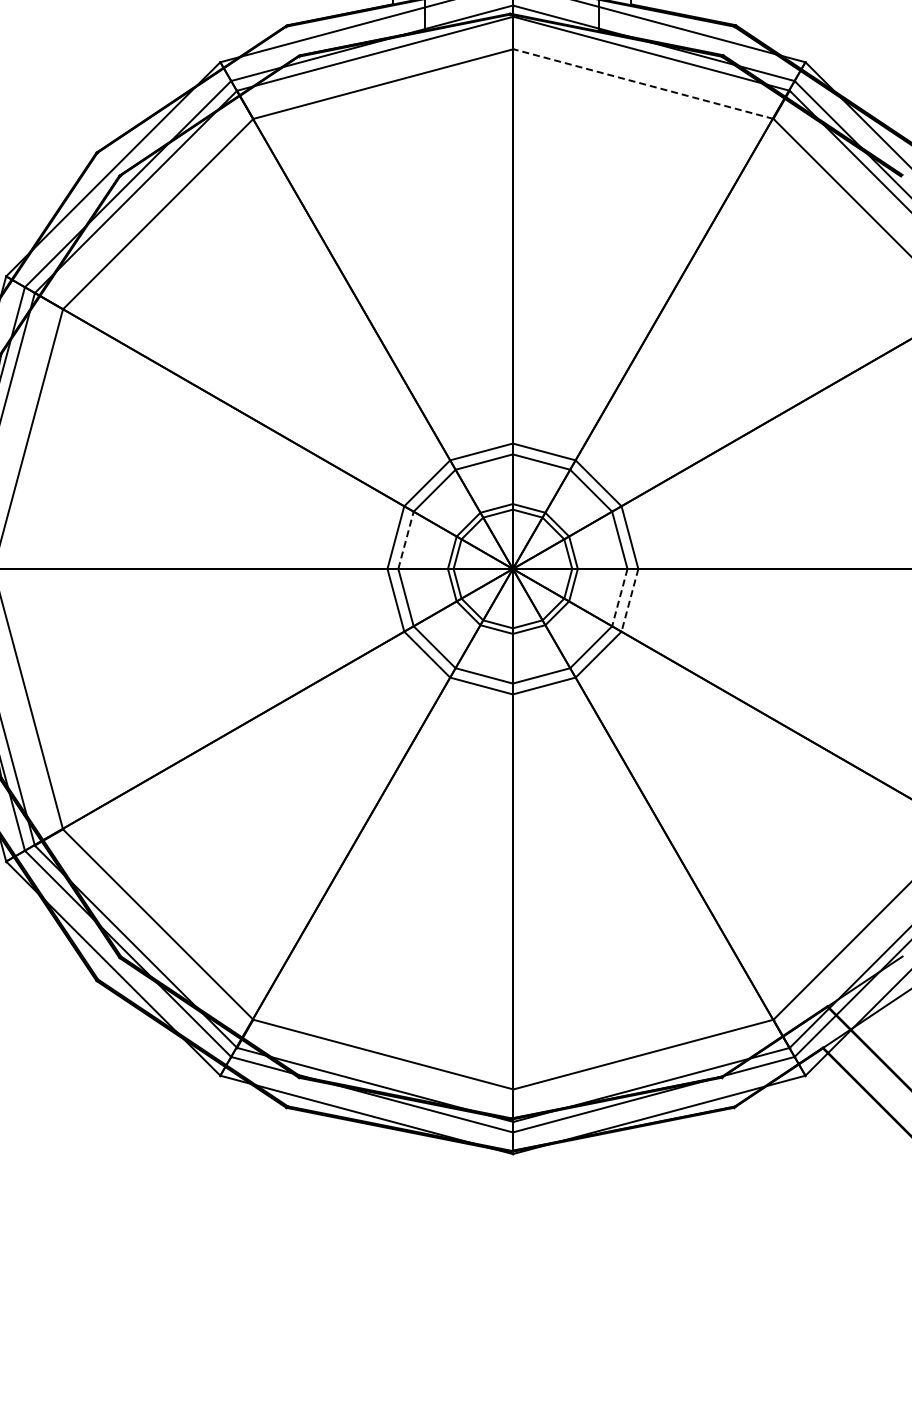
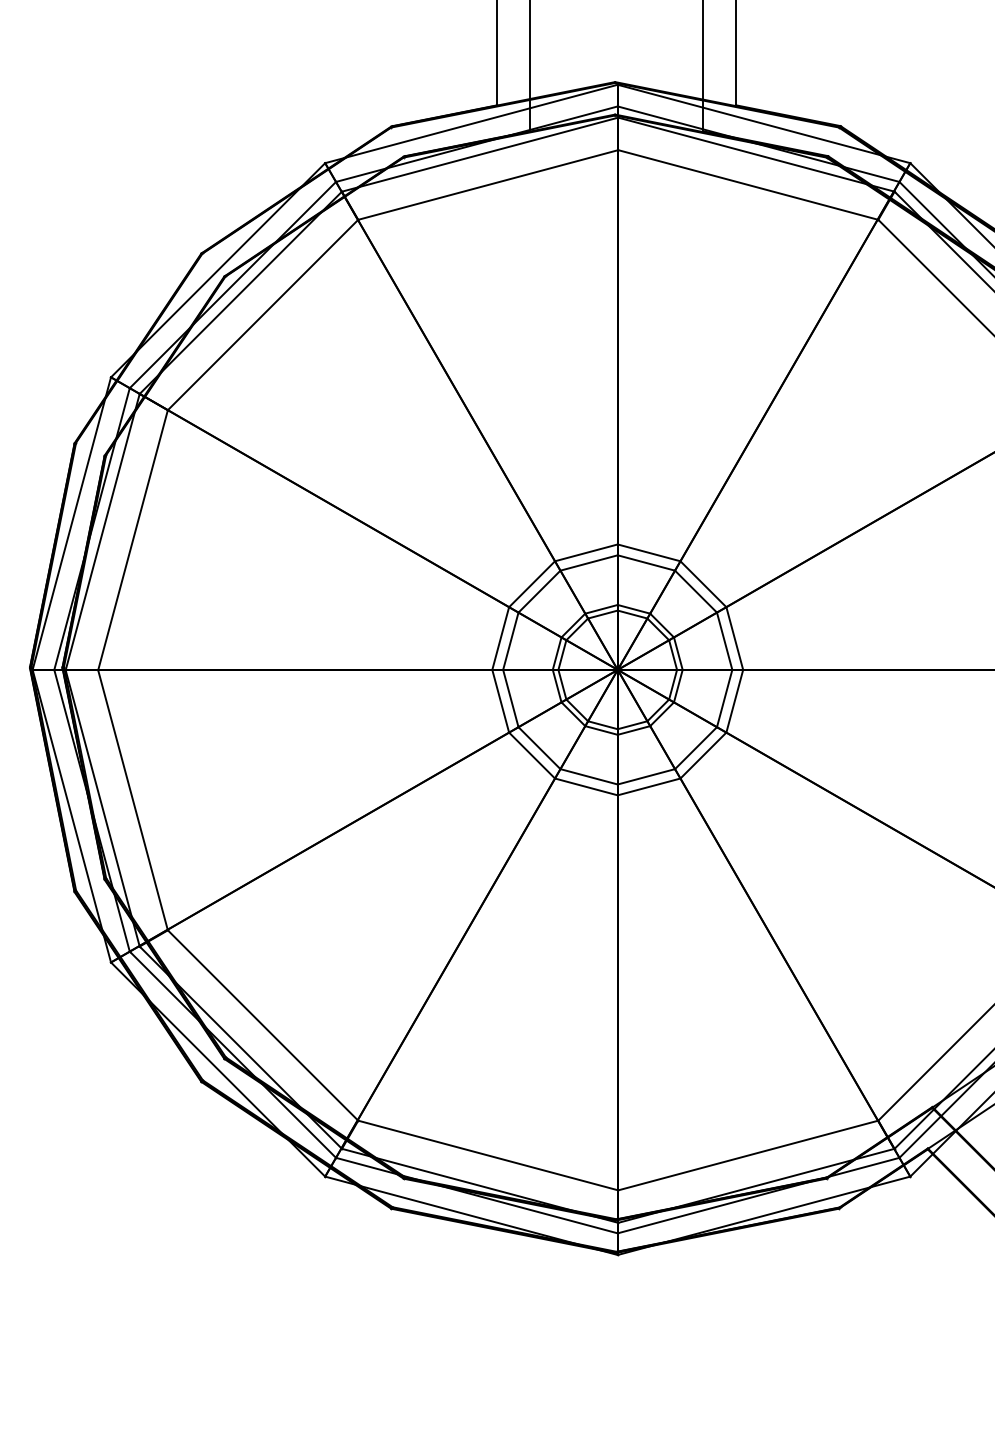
line: (643, 84) -> (748, 185), dashed -> solid
line: (405, 540) -> (510, 641), dashed -> solid
line: (619, 597) -> (724, 698), dashed -> solid
line: (629, 600) -> (734, 701), dashed -> solid

